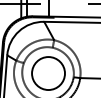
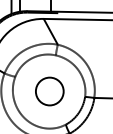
circle: (48, 73) -> (49, 91), size x0.6

